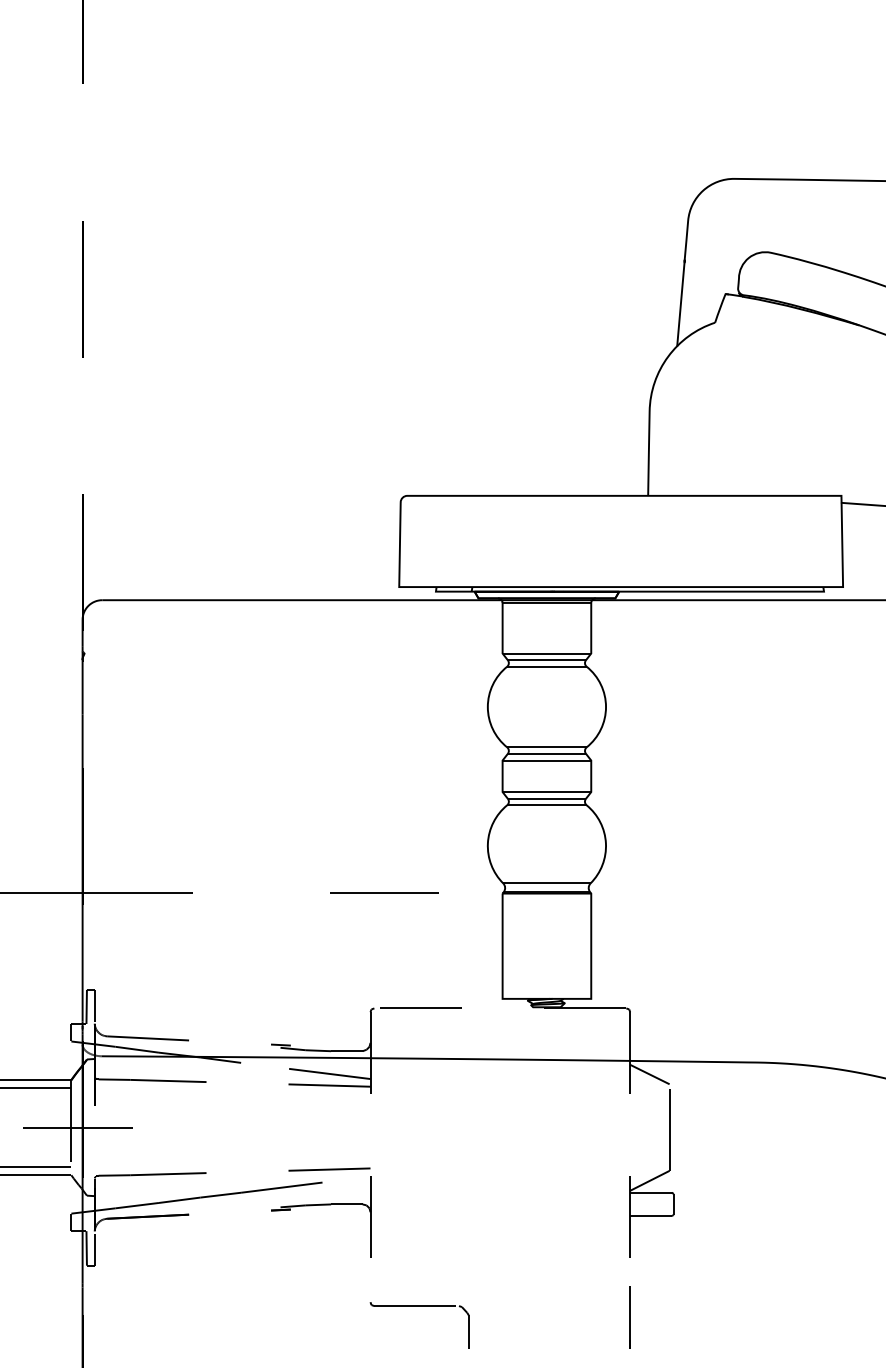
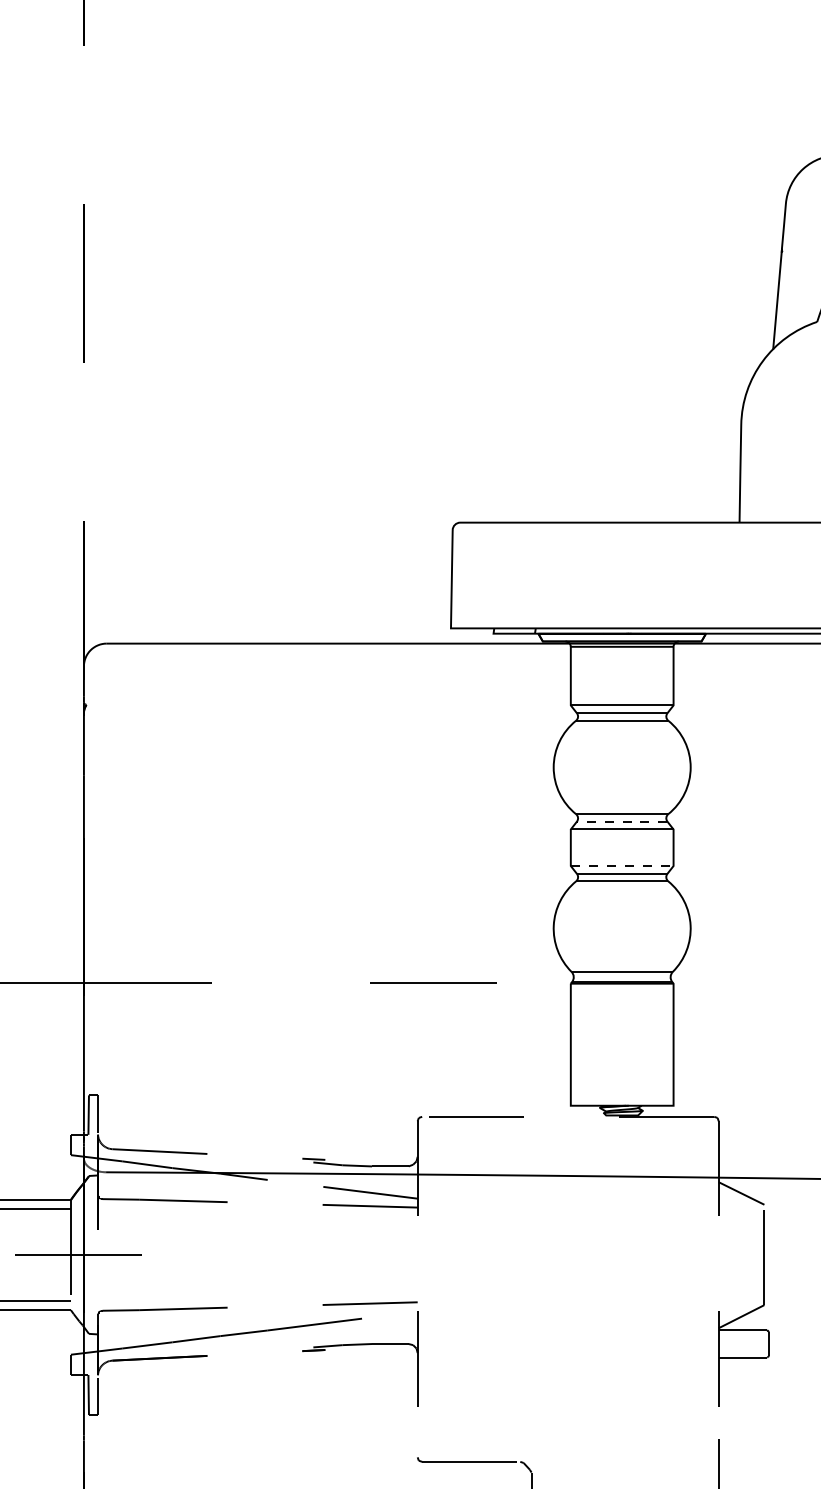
line: (546, 753) -> (621, 821), solid -> dashed
line: (547, 792) -> (622, 866), solid -> dashed

